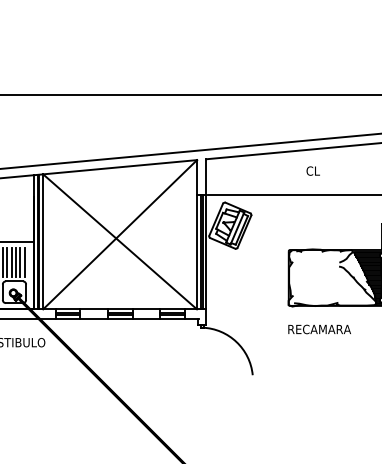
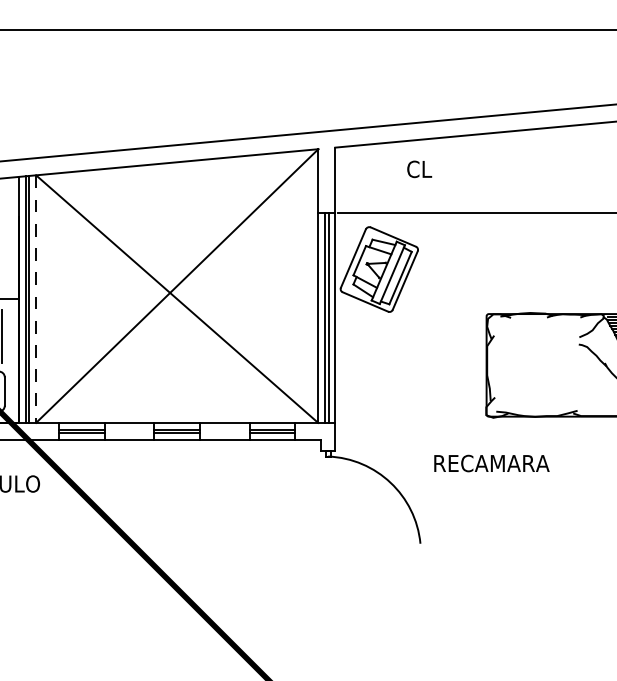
text: (312, 170) -> (418, 168), moved
line: (43, 242) -> (36, 300), solid -> dashed
text: (319, 329) -> (491, 463), moved

